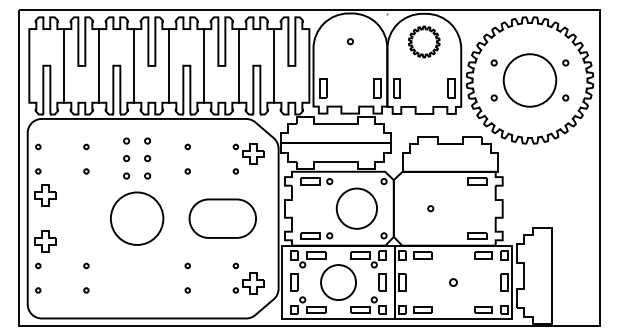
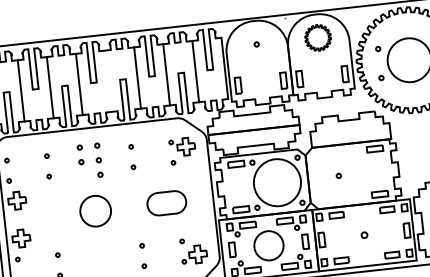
line: (169, 65) -> (108, 80), removed
circle: (126, 175) -> (82, 176), removed
circle: (356, 208) -> (277, 182), size x1.4
circle: (136, 218) -> (95, 211), size x0.7
part: (222, 218) -> (166, 203), size x0.7

